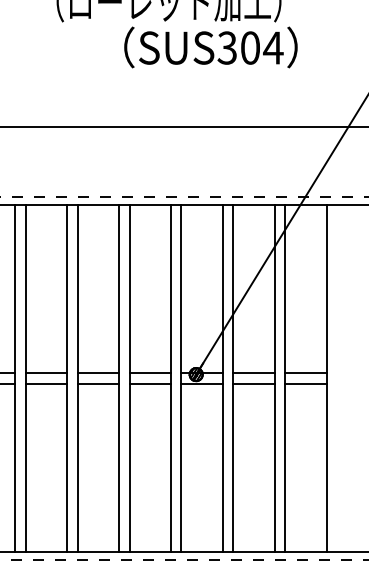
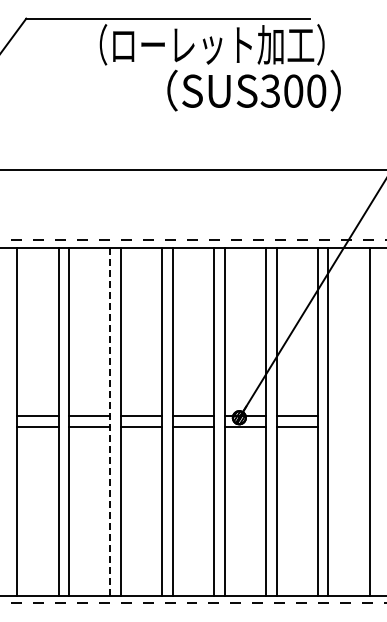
text: (273, 47) -> (316, 90), SUS304 -> SUS300
line: (305, 373) -> (348, 416), removed
line: (67, 378) -> (110, 421), solid -> dashed
line: (305, 383) -> (348, 426), removed

